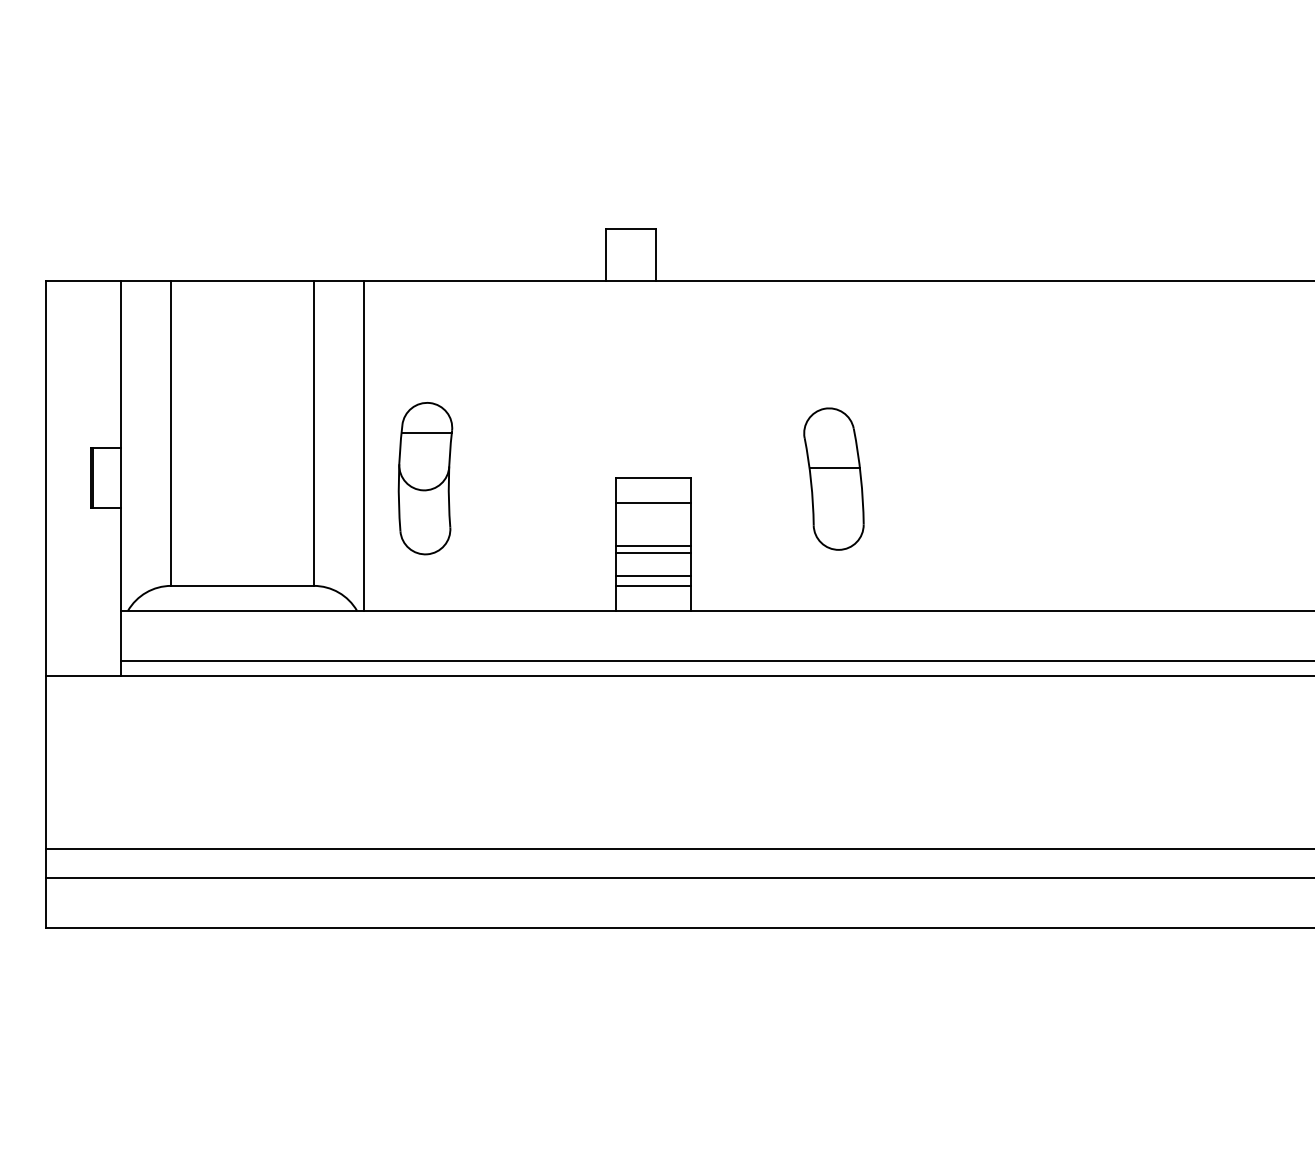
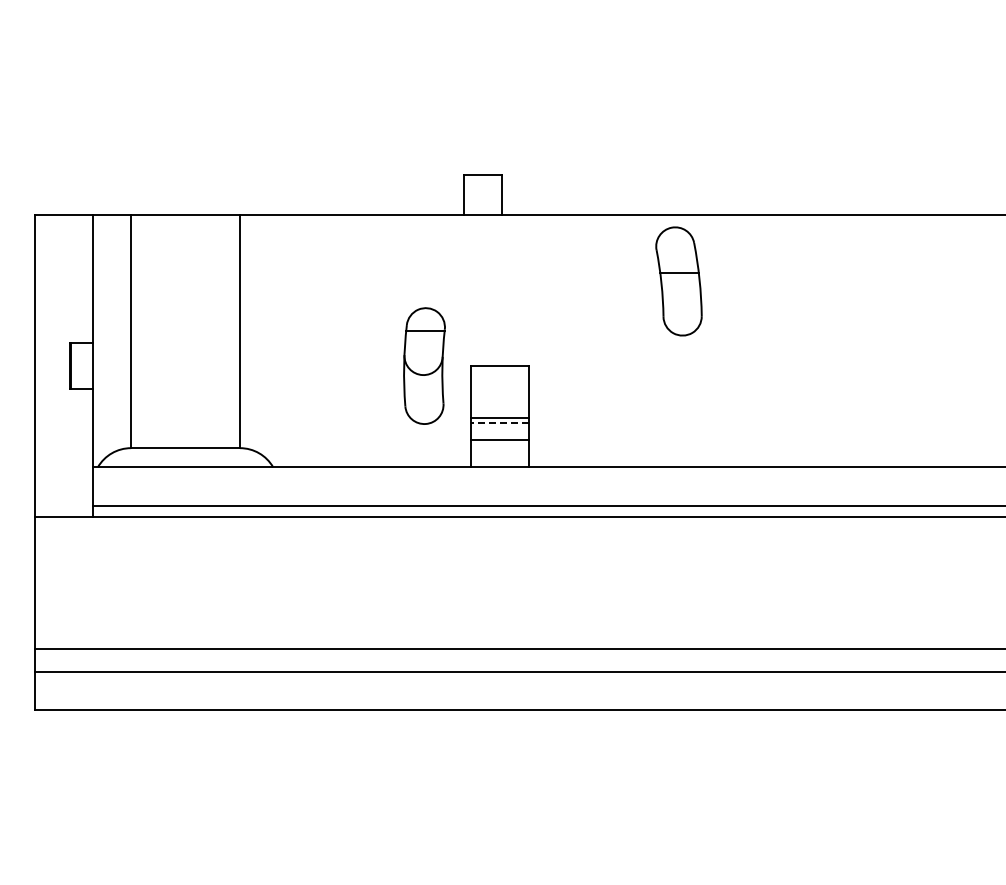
line: (364, 445) -> (278, 340), removed
part: (425, 477) -> (424, 365), moved
part: (833, 479) -> (678, 281), moved
line: (652, 503) -> (499, 385), removed
line: (654, 553) -> (500, 423), solid -> dashed
line: (652, 586) -> (499, 448), removed

